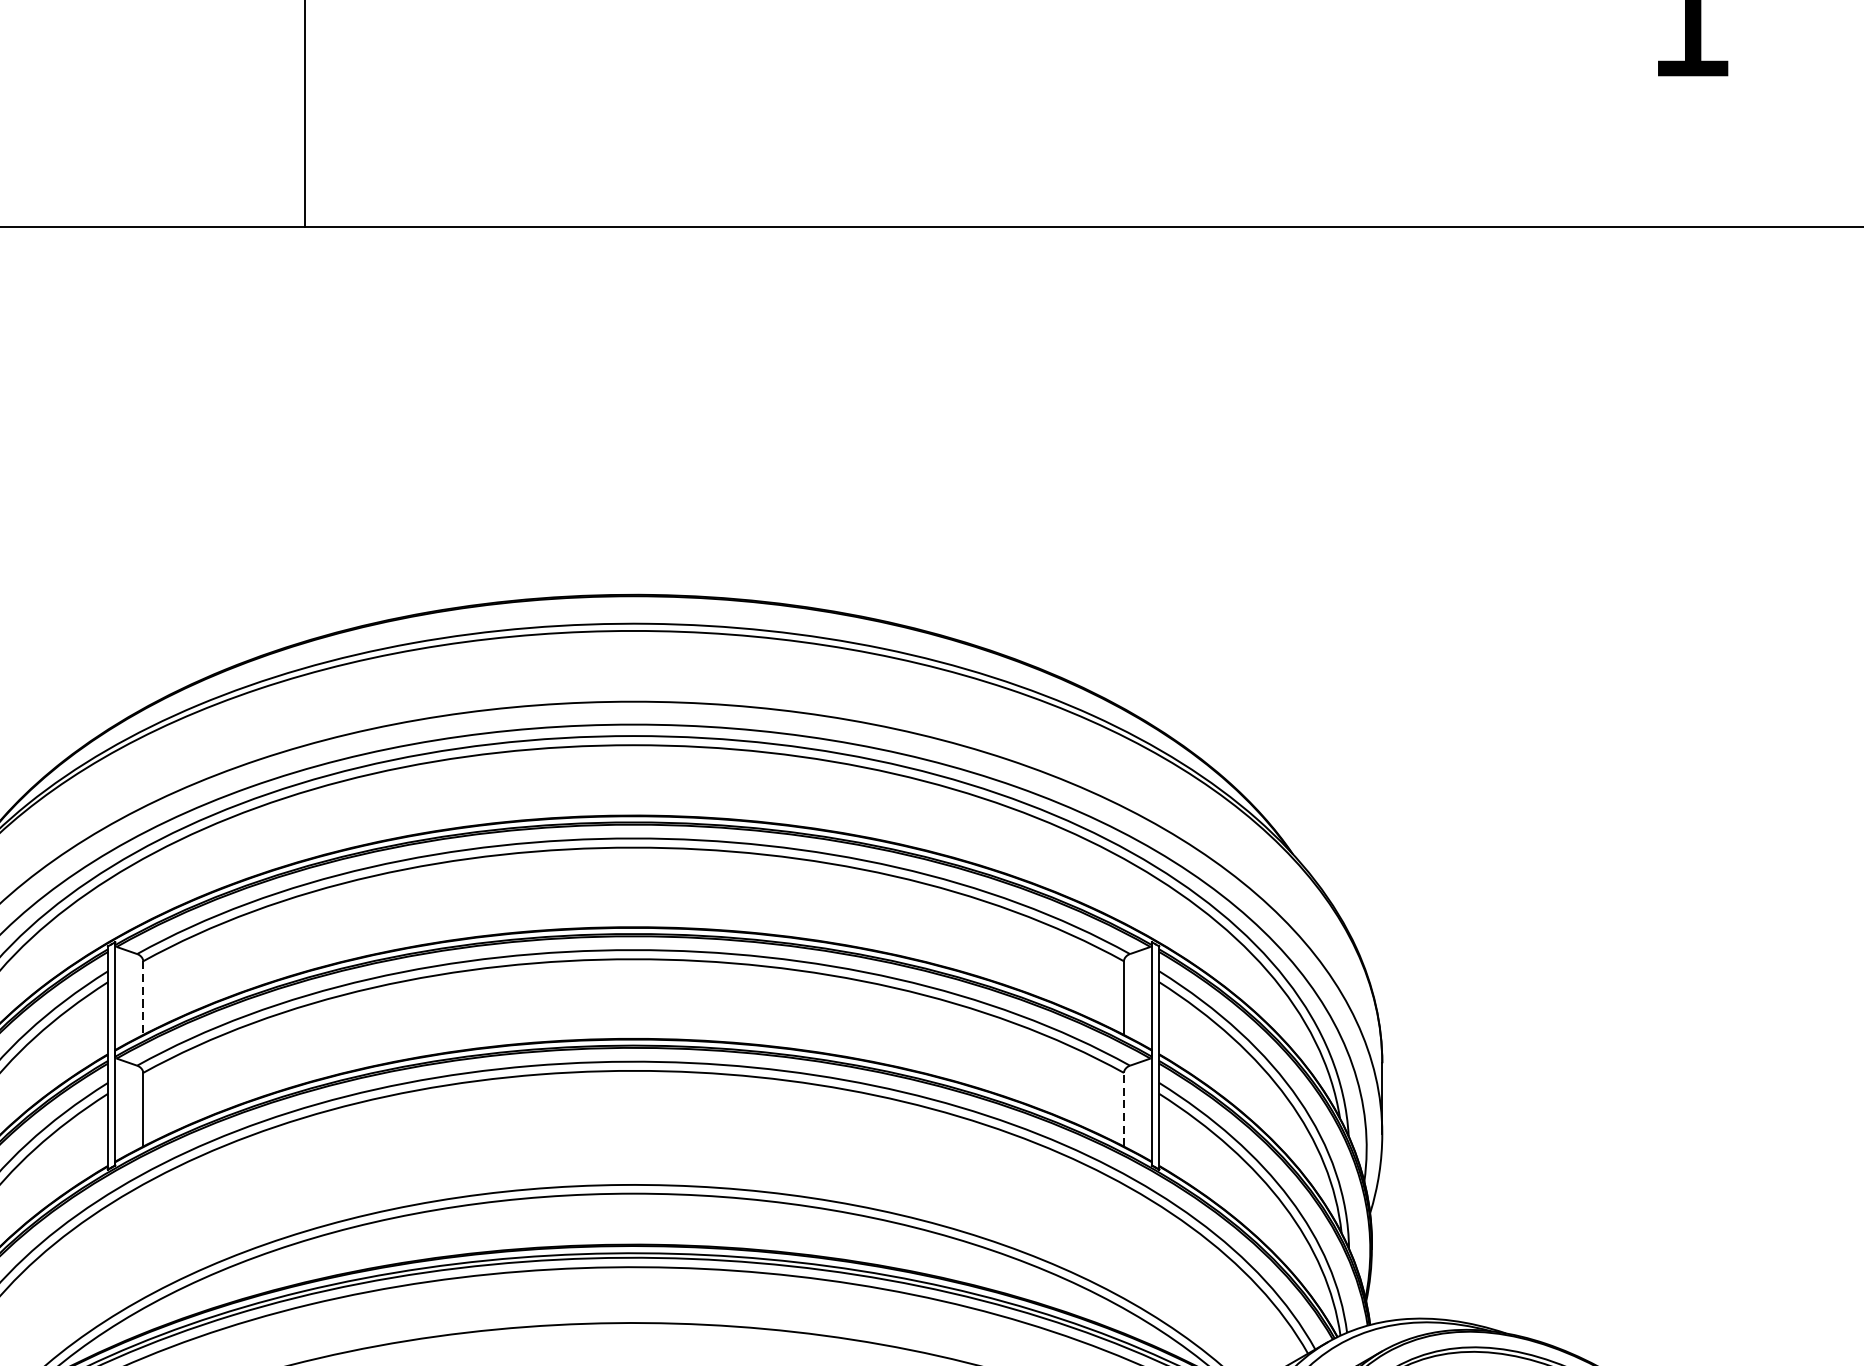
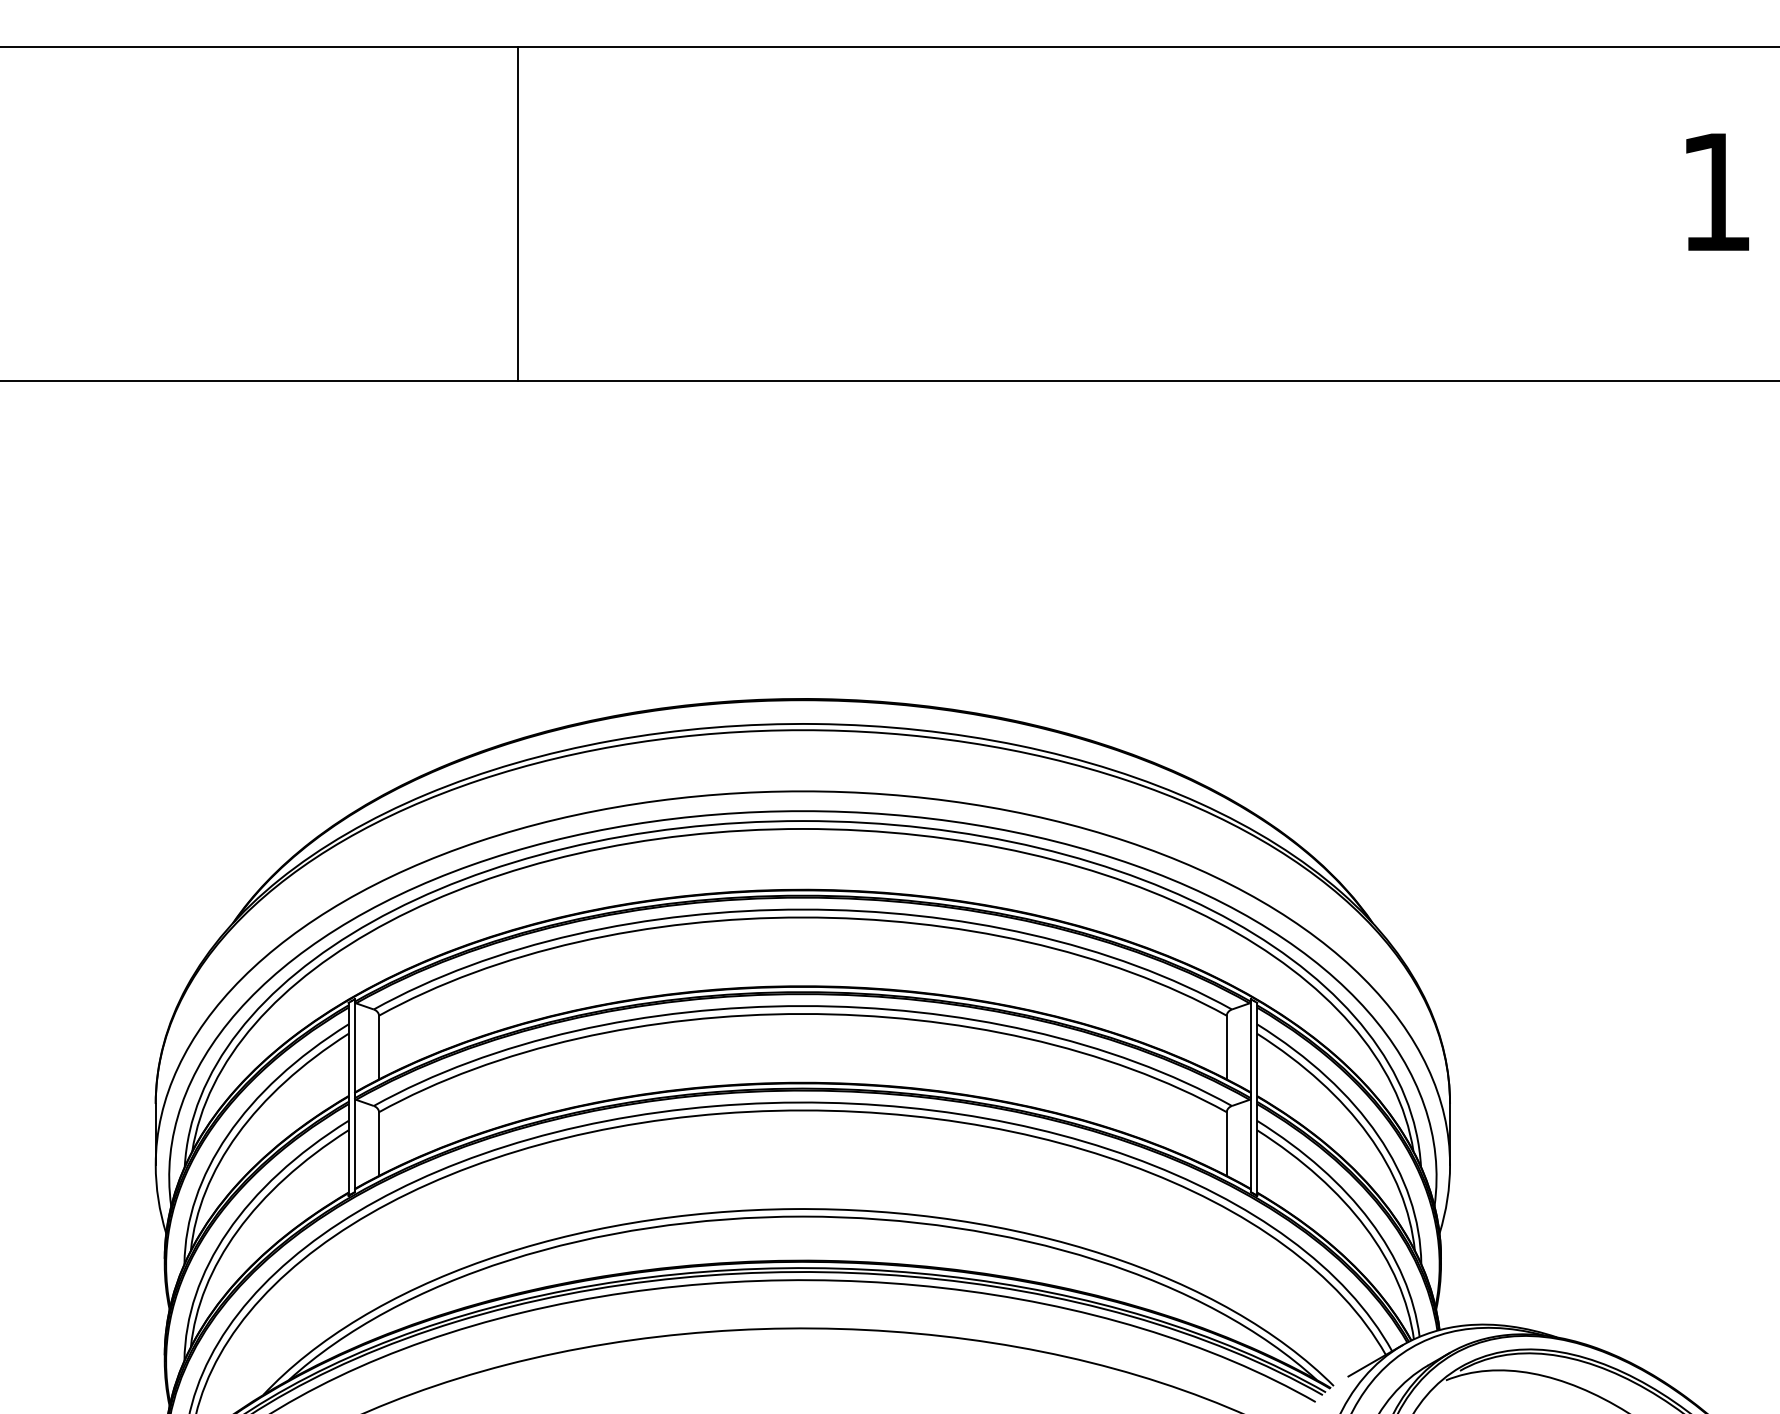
line: (143, 998) -> (379, 1047), dashed -> solid
line: (1123, 1110) -> (1226, 1144), dashed -> solid

